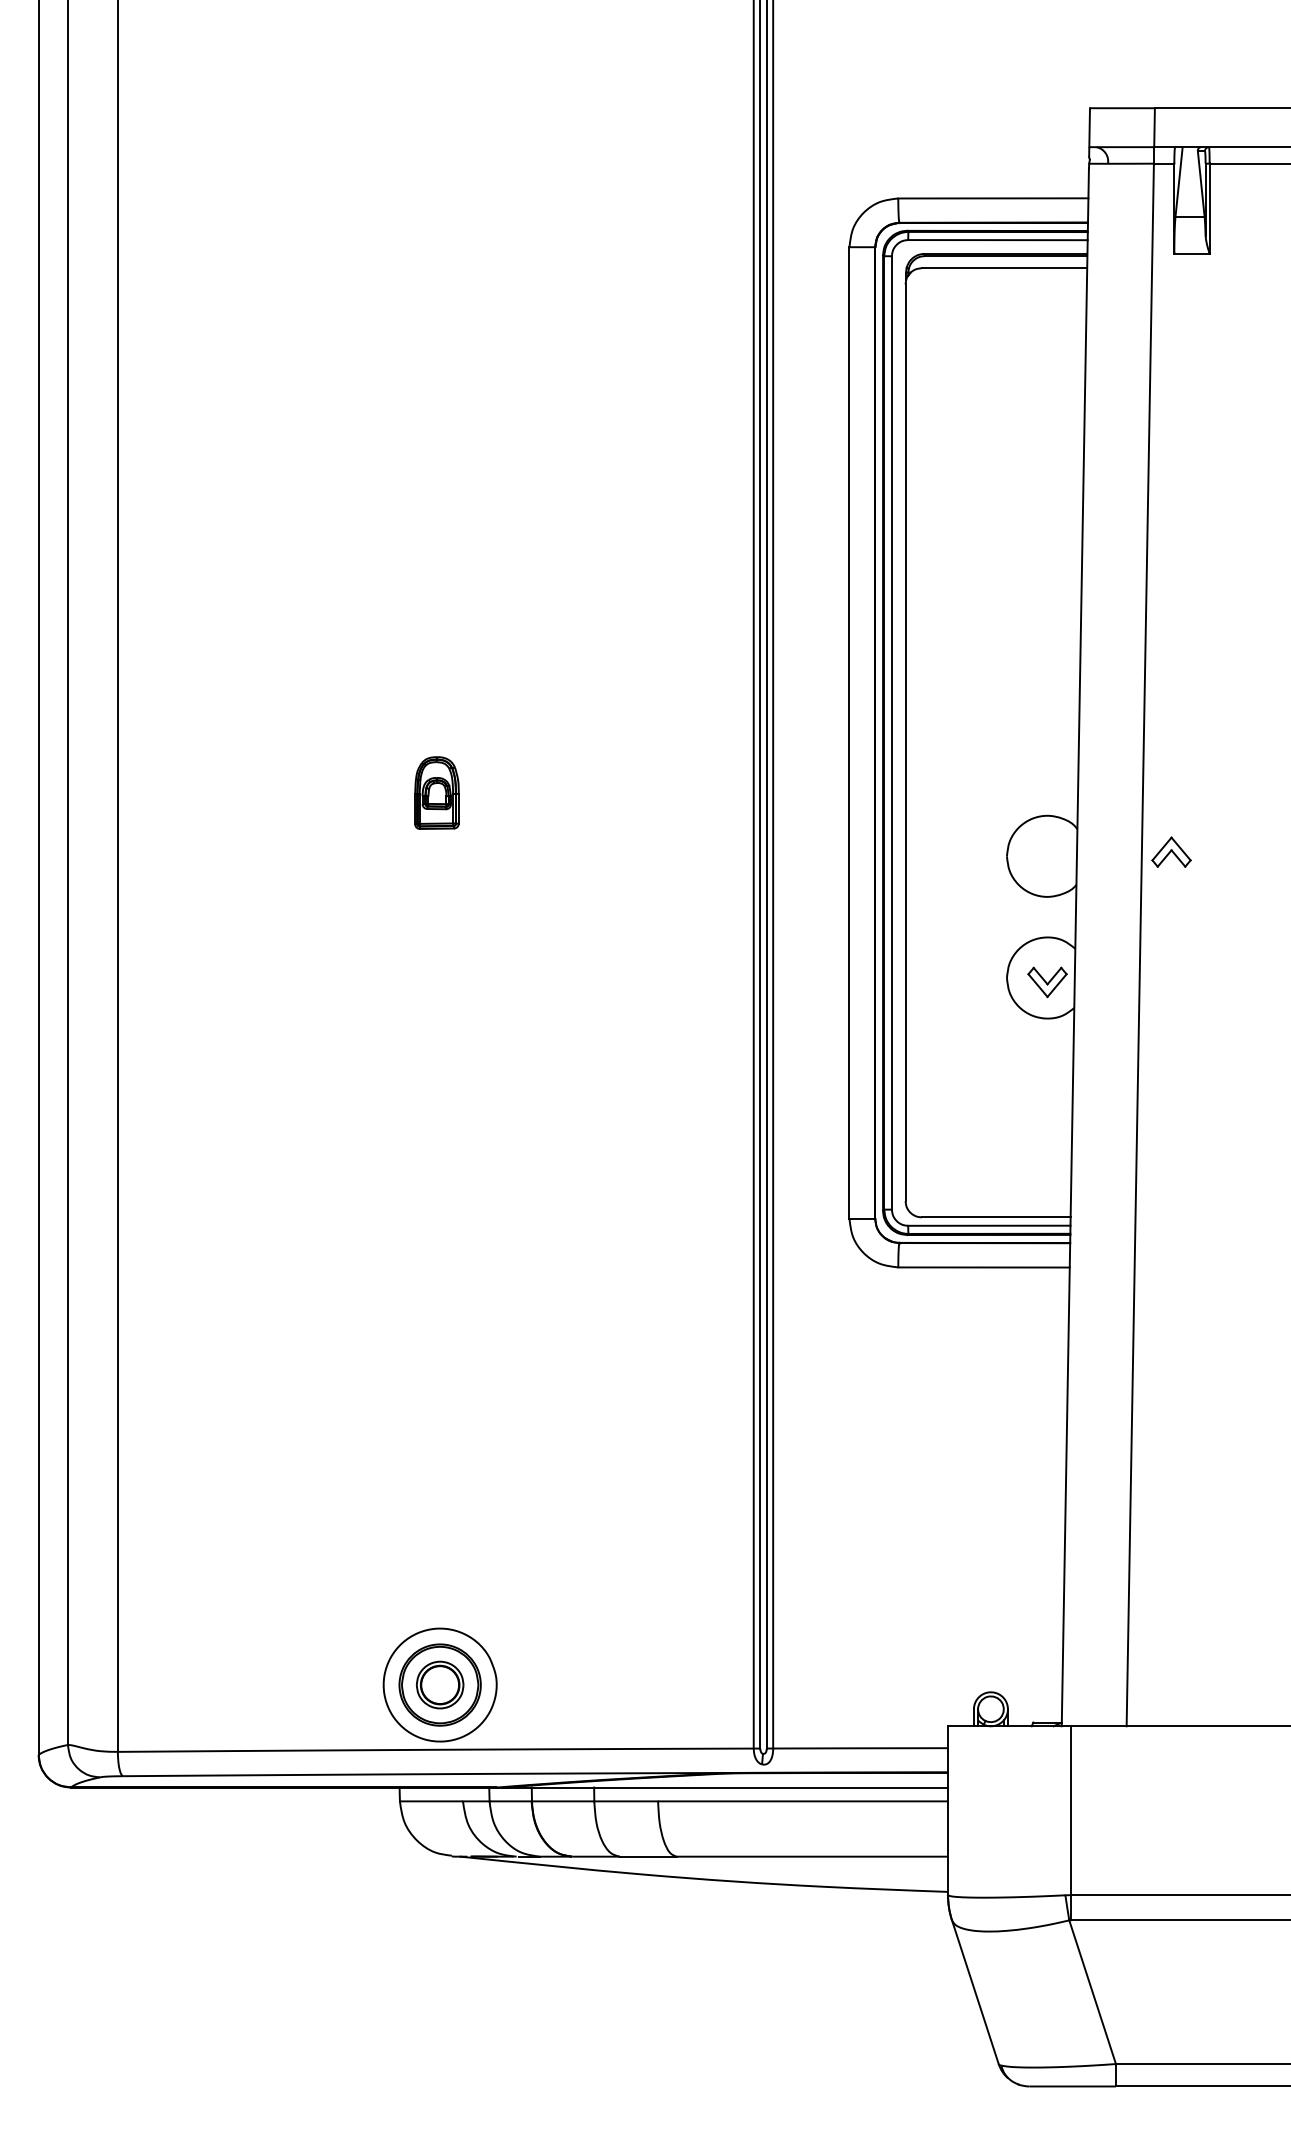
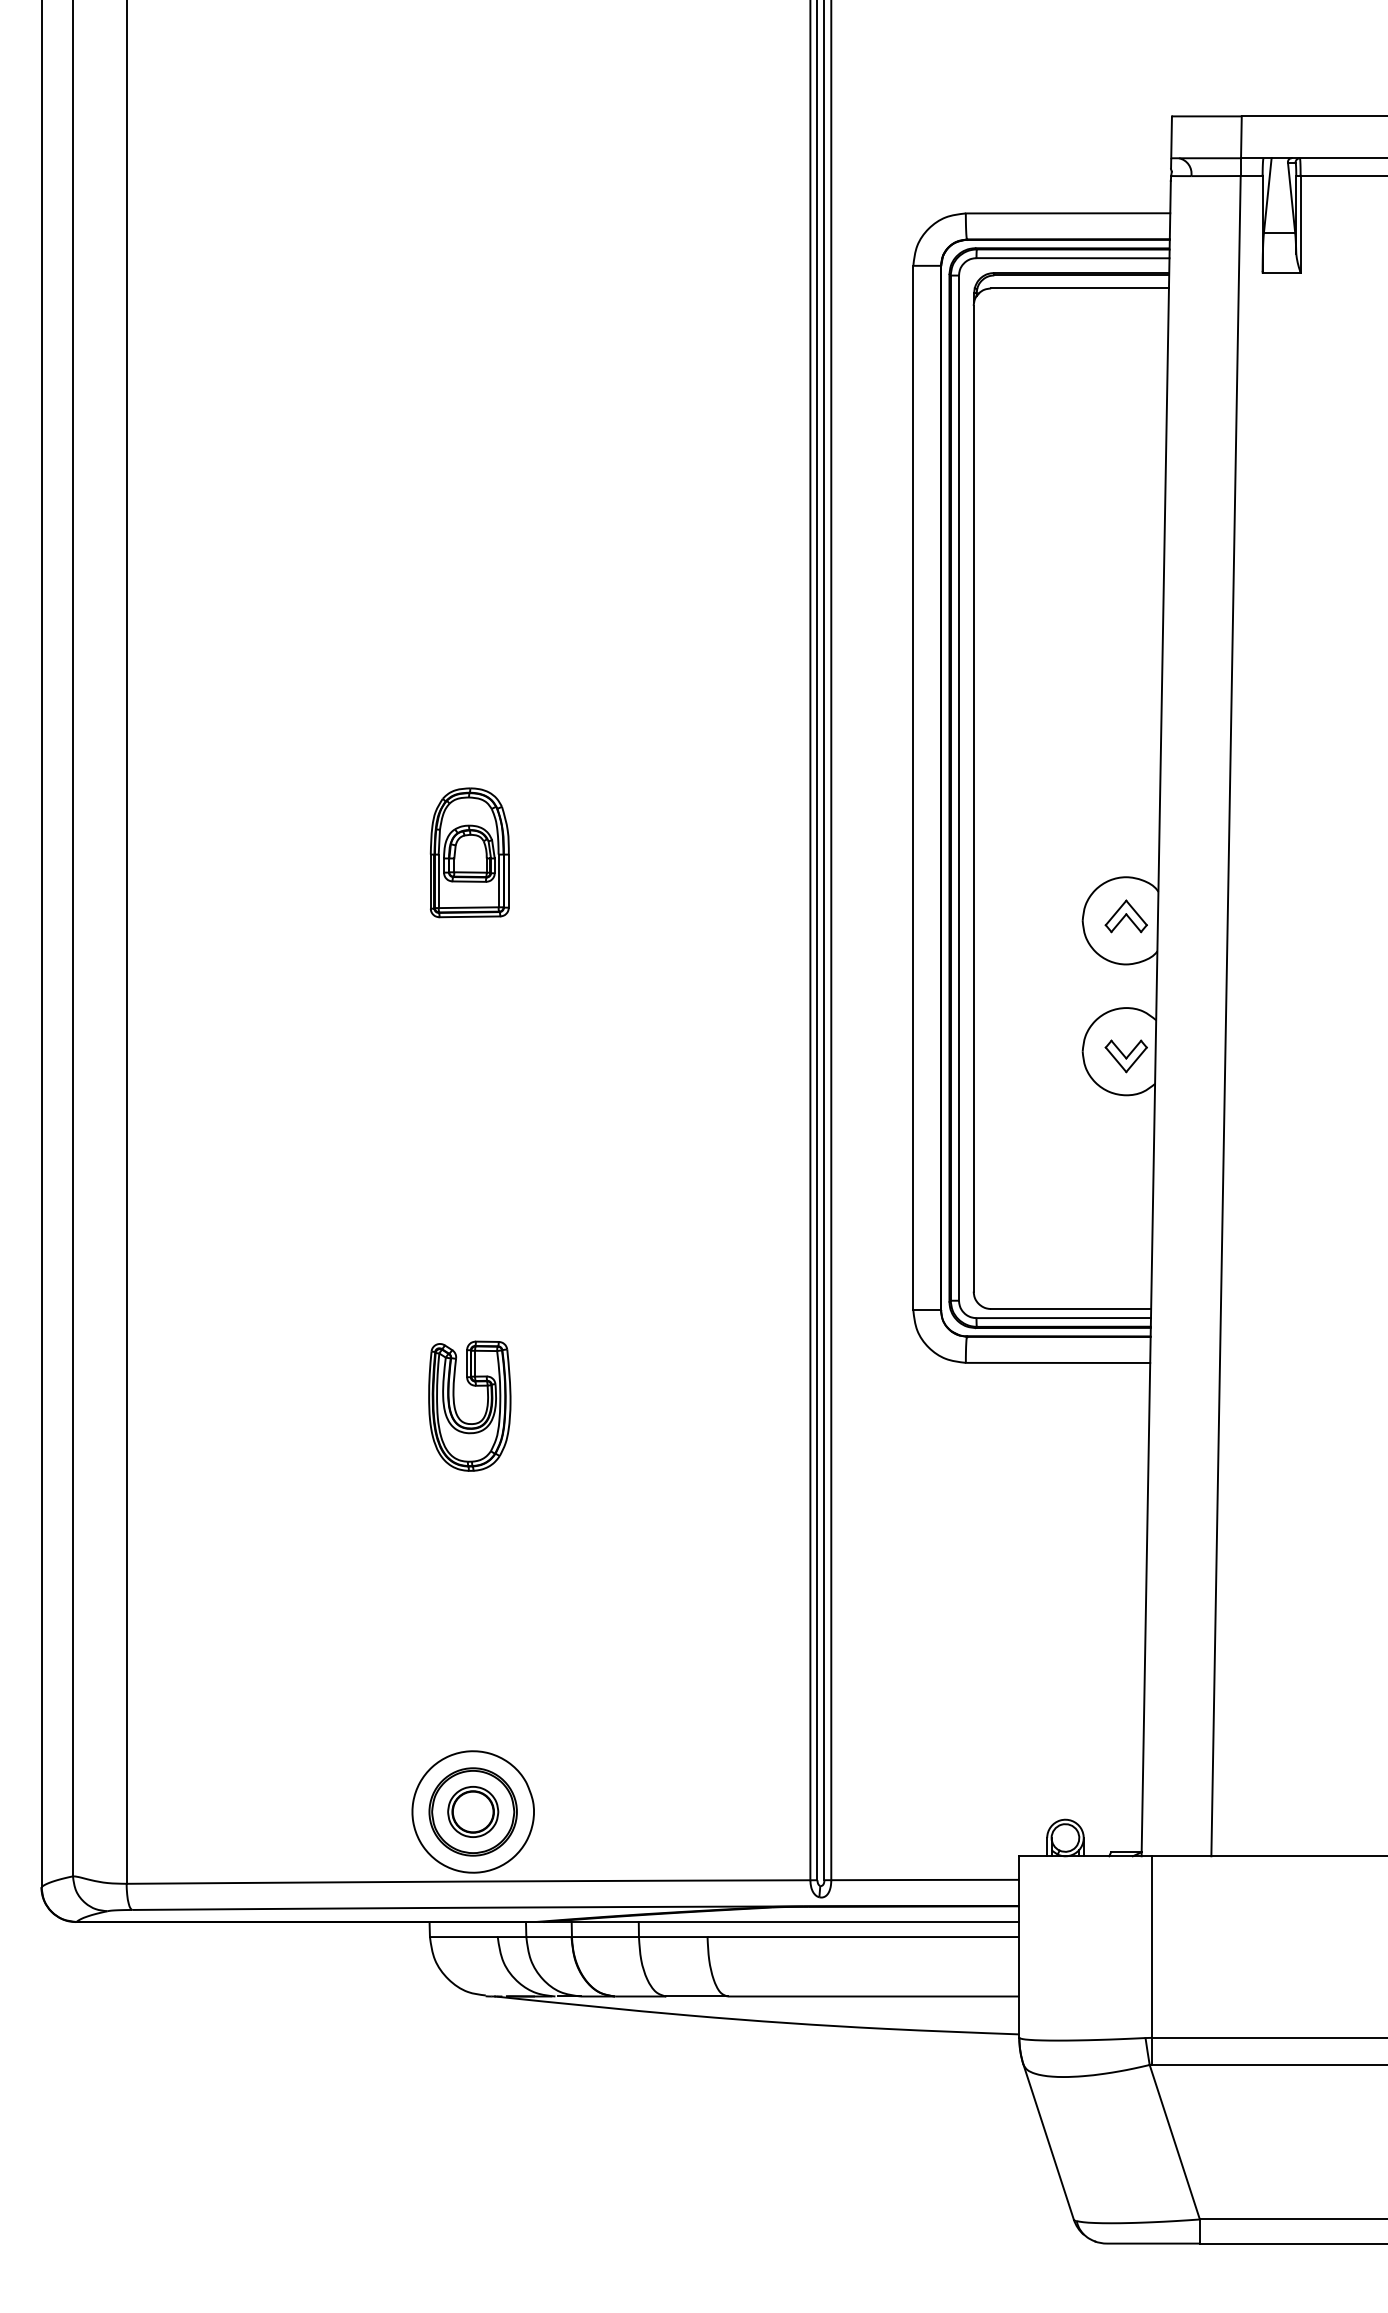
part: (436, 792) -> (469, 852), size x1.67
part: (1171, 851) -> (1126, 915), moved
part: (424, 1310) -> (456, 1409), added

